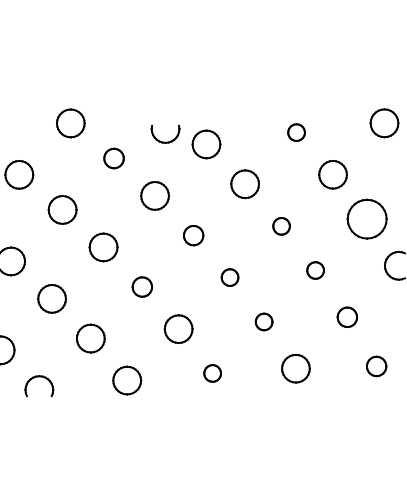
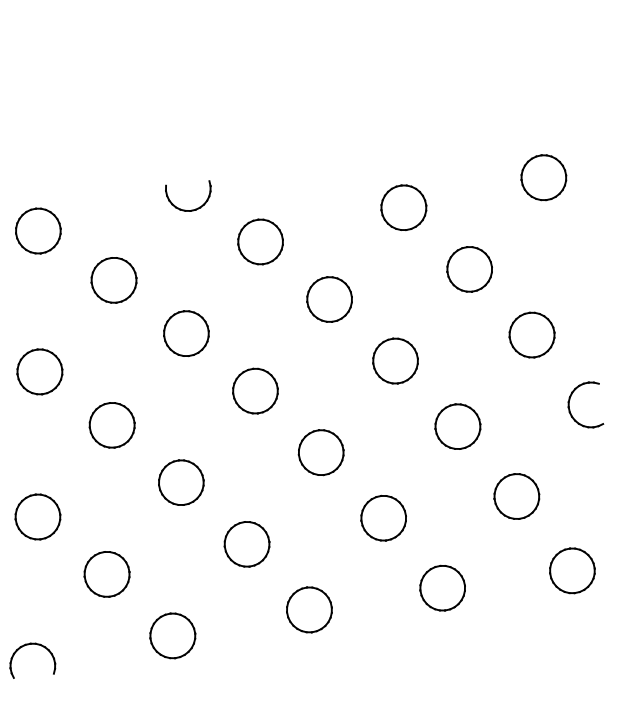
part: (296, 132) -> (403, 207), size x1.67
part: (165, 141) -> (190, 208), moved
part: (113, 158) -> (113, 280), size x1.43
part: (366, 218) -> (530, 334), size x0.71
part: (281, 226) -> (395, 361), size x1.67
part: (193, 235) -> (255, 390), size x1.43
part: (315, 270) -> (457, 426), size x1.67
part: (229, 277) -> (320, 452), size x1.67
part: (142, 286) -> (181, 481), size x1.43
part: (347, 317) -> (517, 496), size x1.43
part: (263, 321) -> (382, 517), size x1.67
part: (376, 366) -> (572, 570), size x1.43
part: (212, 373) -> (309, 610), size x1.67

